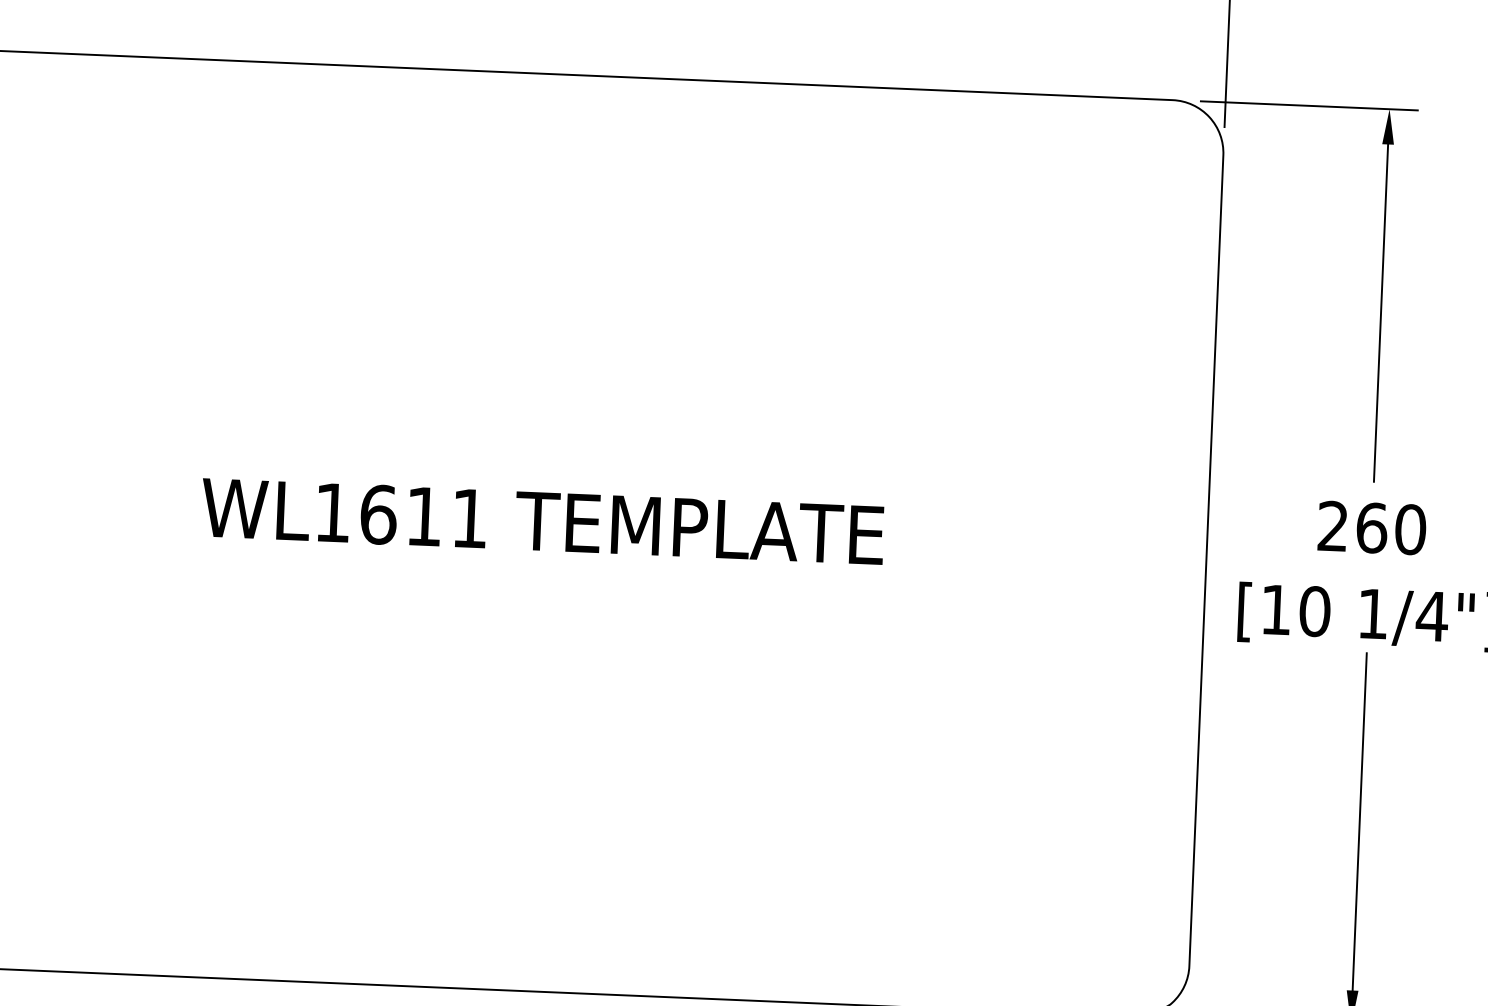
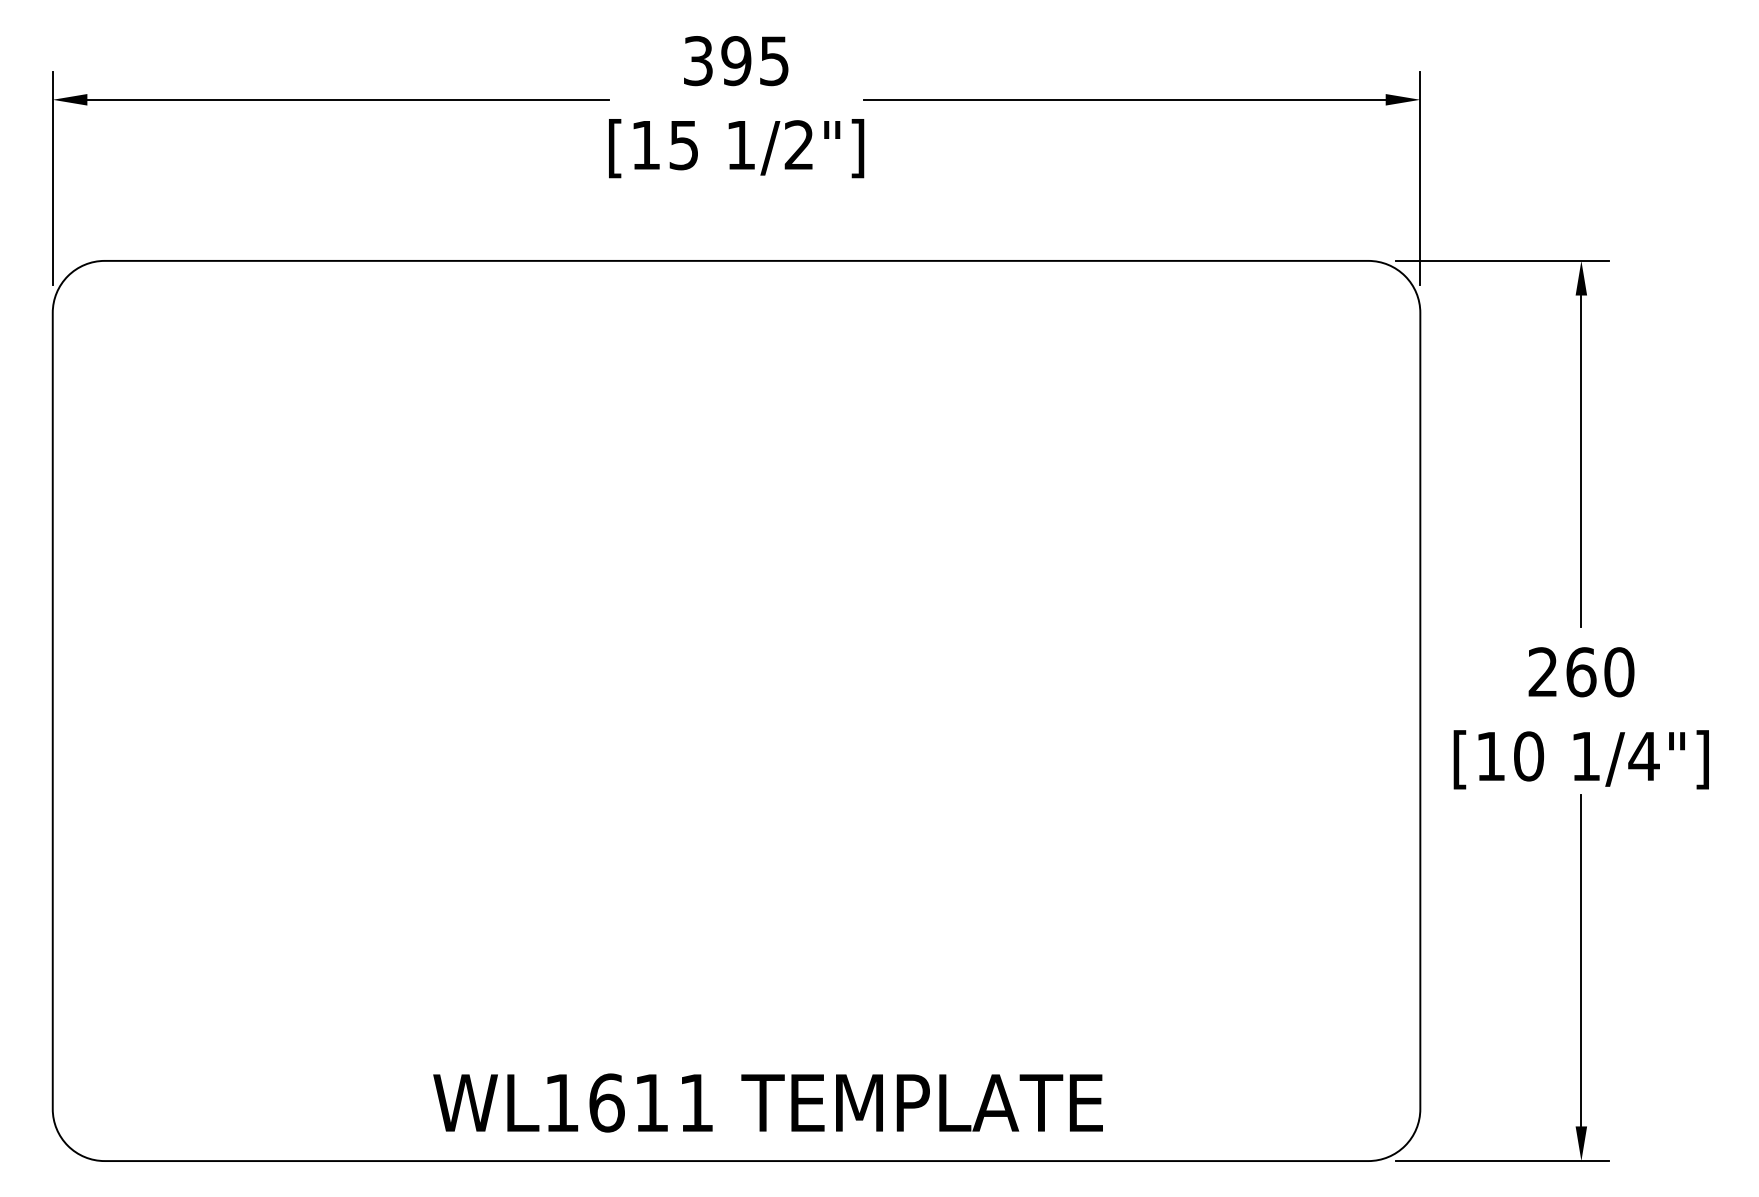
text: (542, 521) -> (767, 1102), moved

